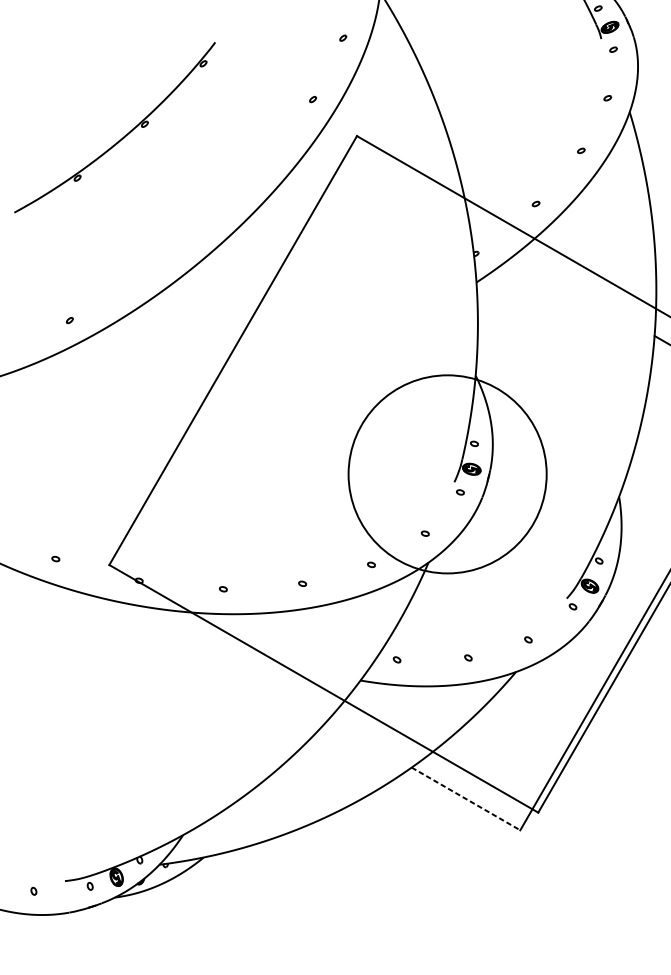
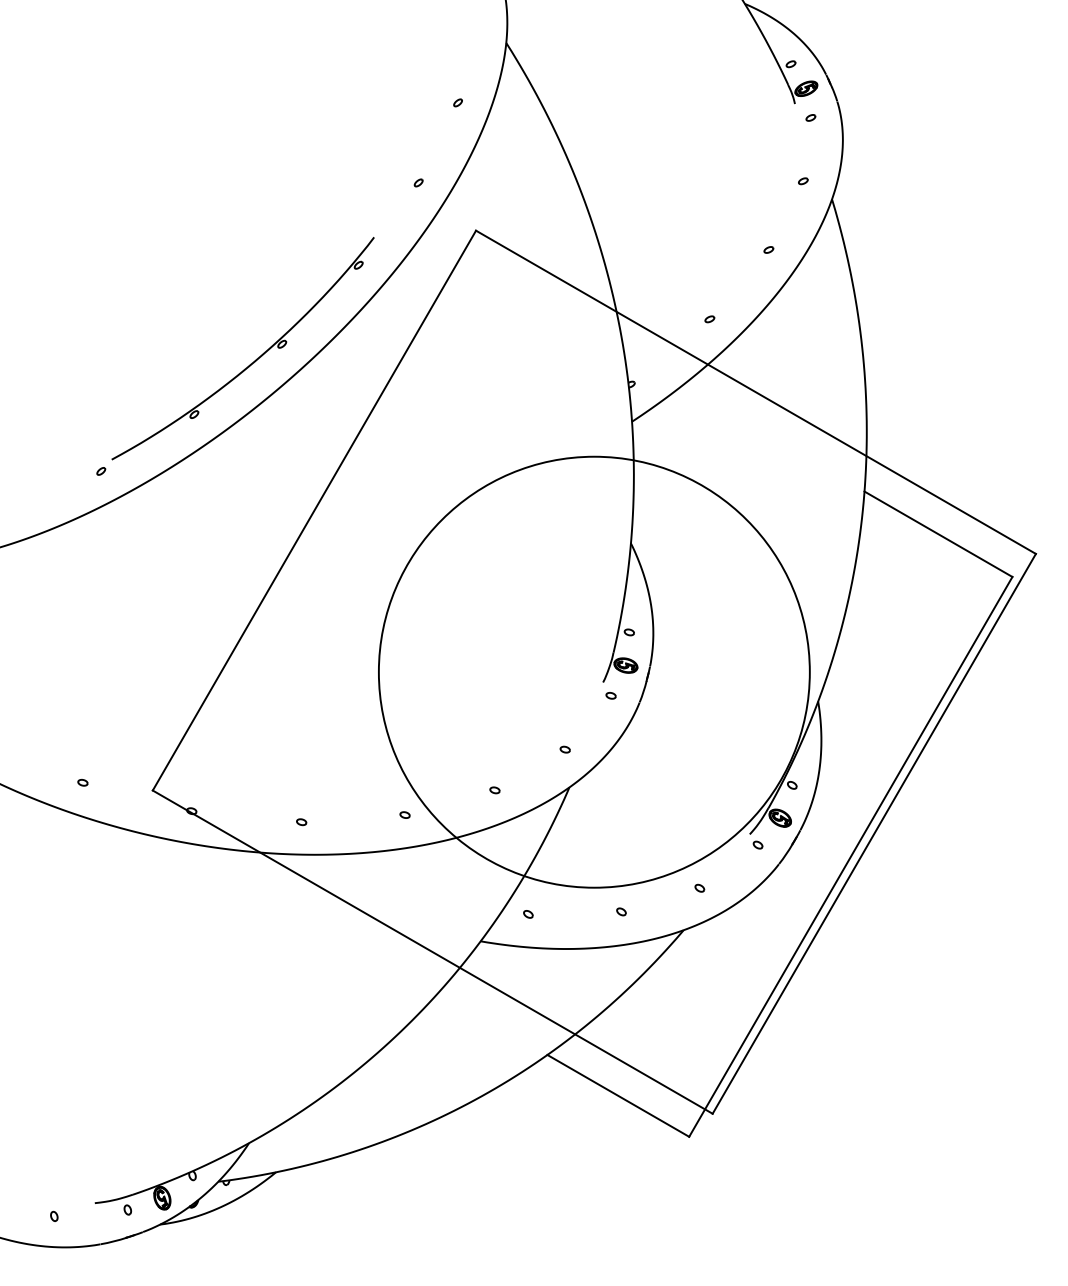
part: (123, 136) -> (254, 360), moved
circle: (446, 473) -> (593, 671), size x1.67
line: (466, 798) -> (618, 1095), dashed -> solid

